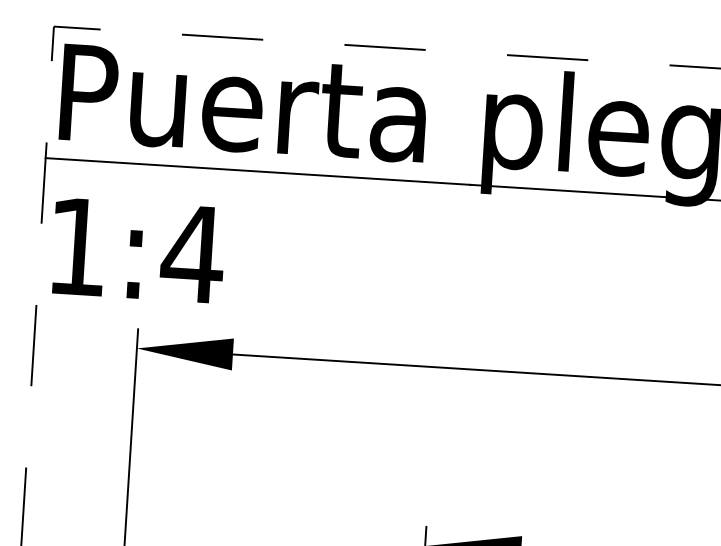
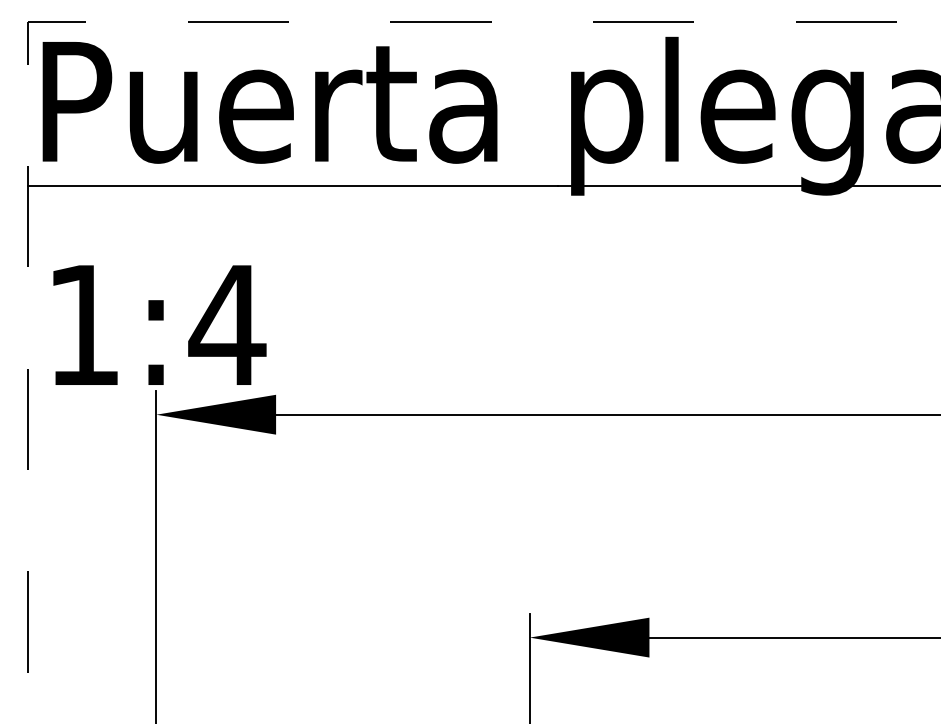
text: (138, 250) -> (159, 324), moved

